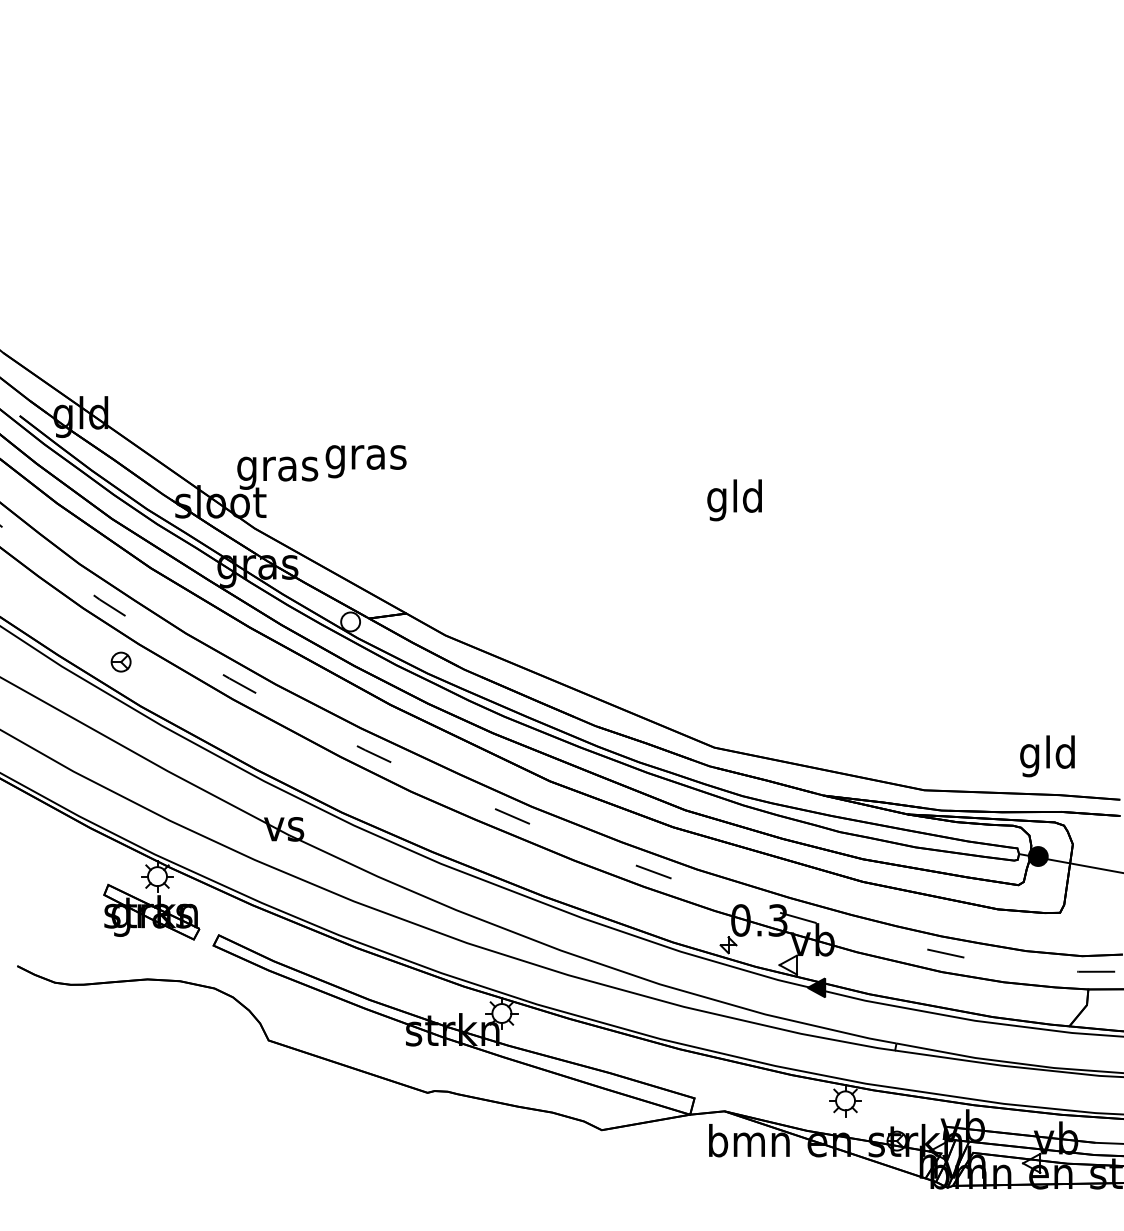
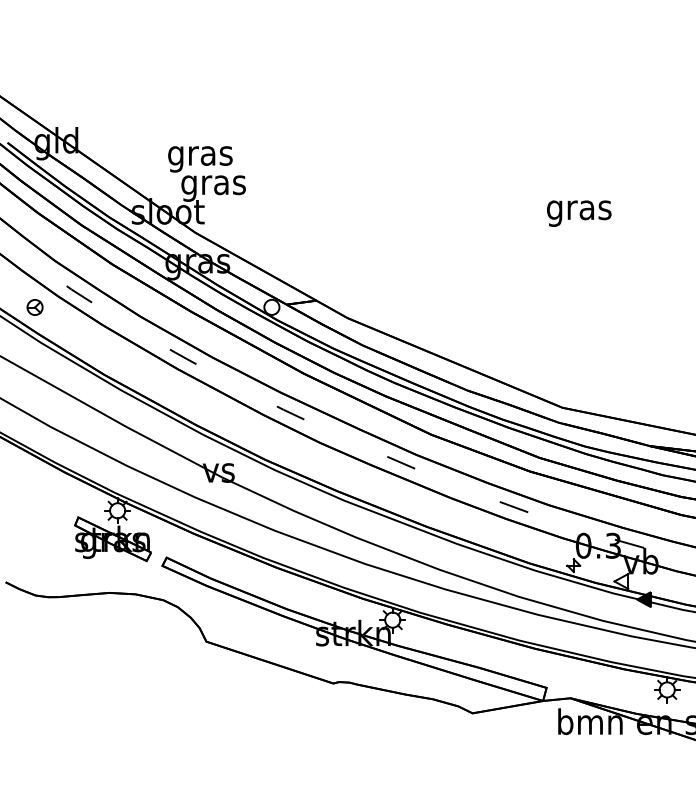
text: (365, 461) -> (199, 159), moved
text: (735, 500) -> (579, 210), gld -> gras
part: (120, 661) -> (34, 307), moved

